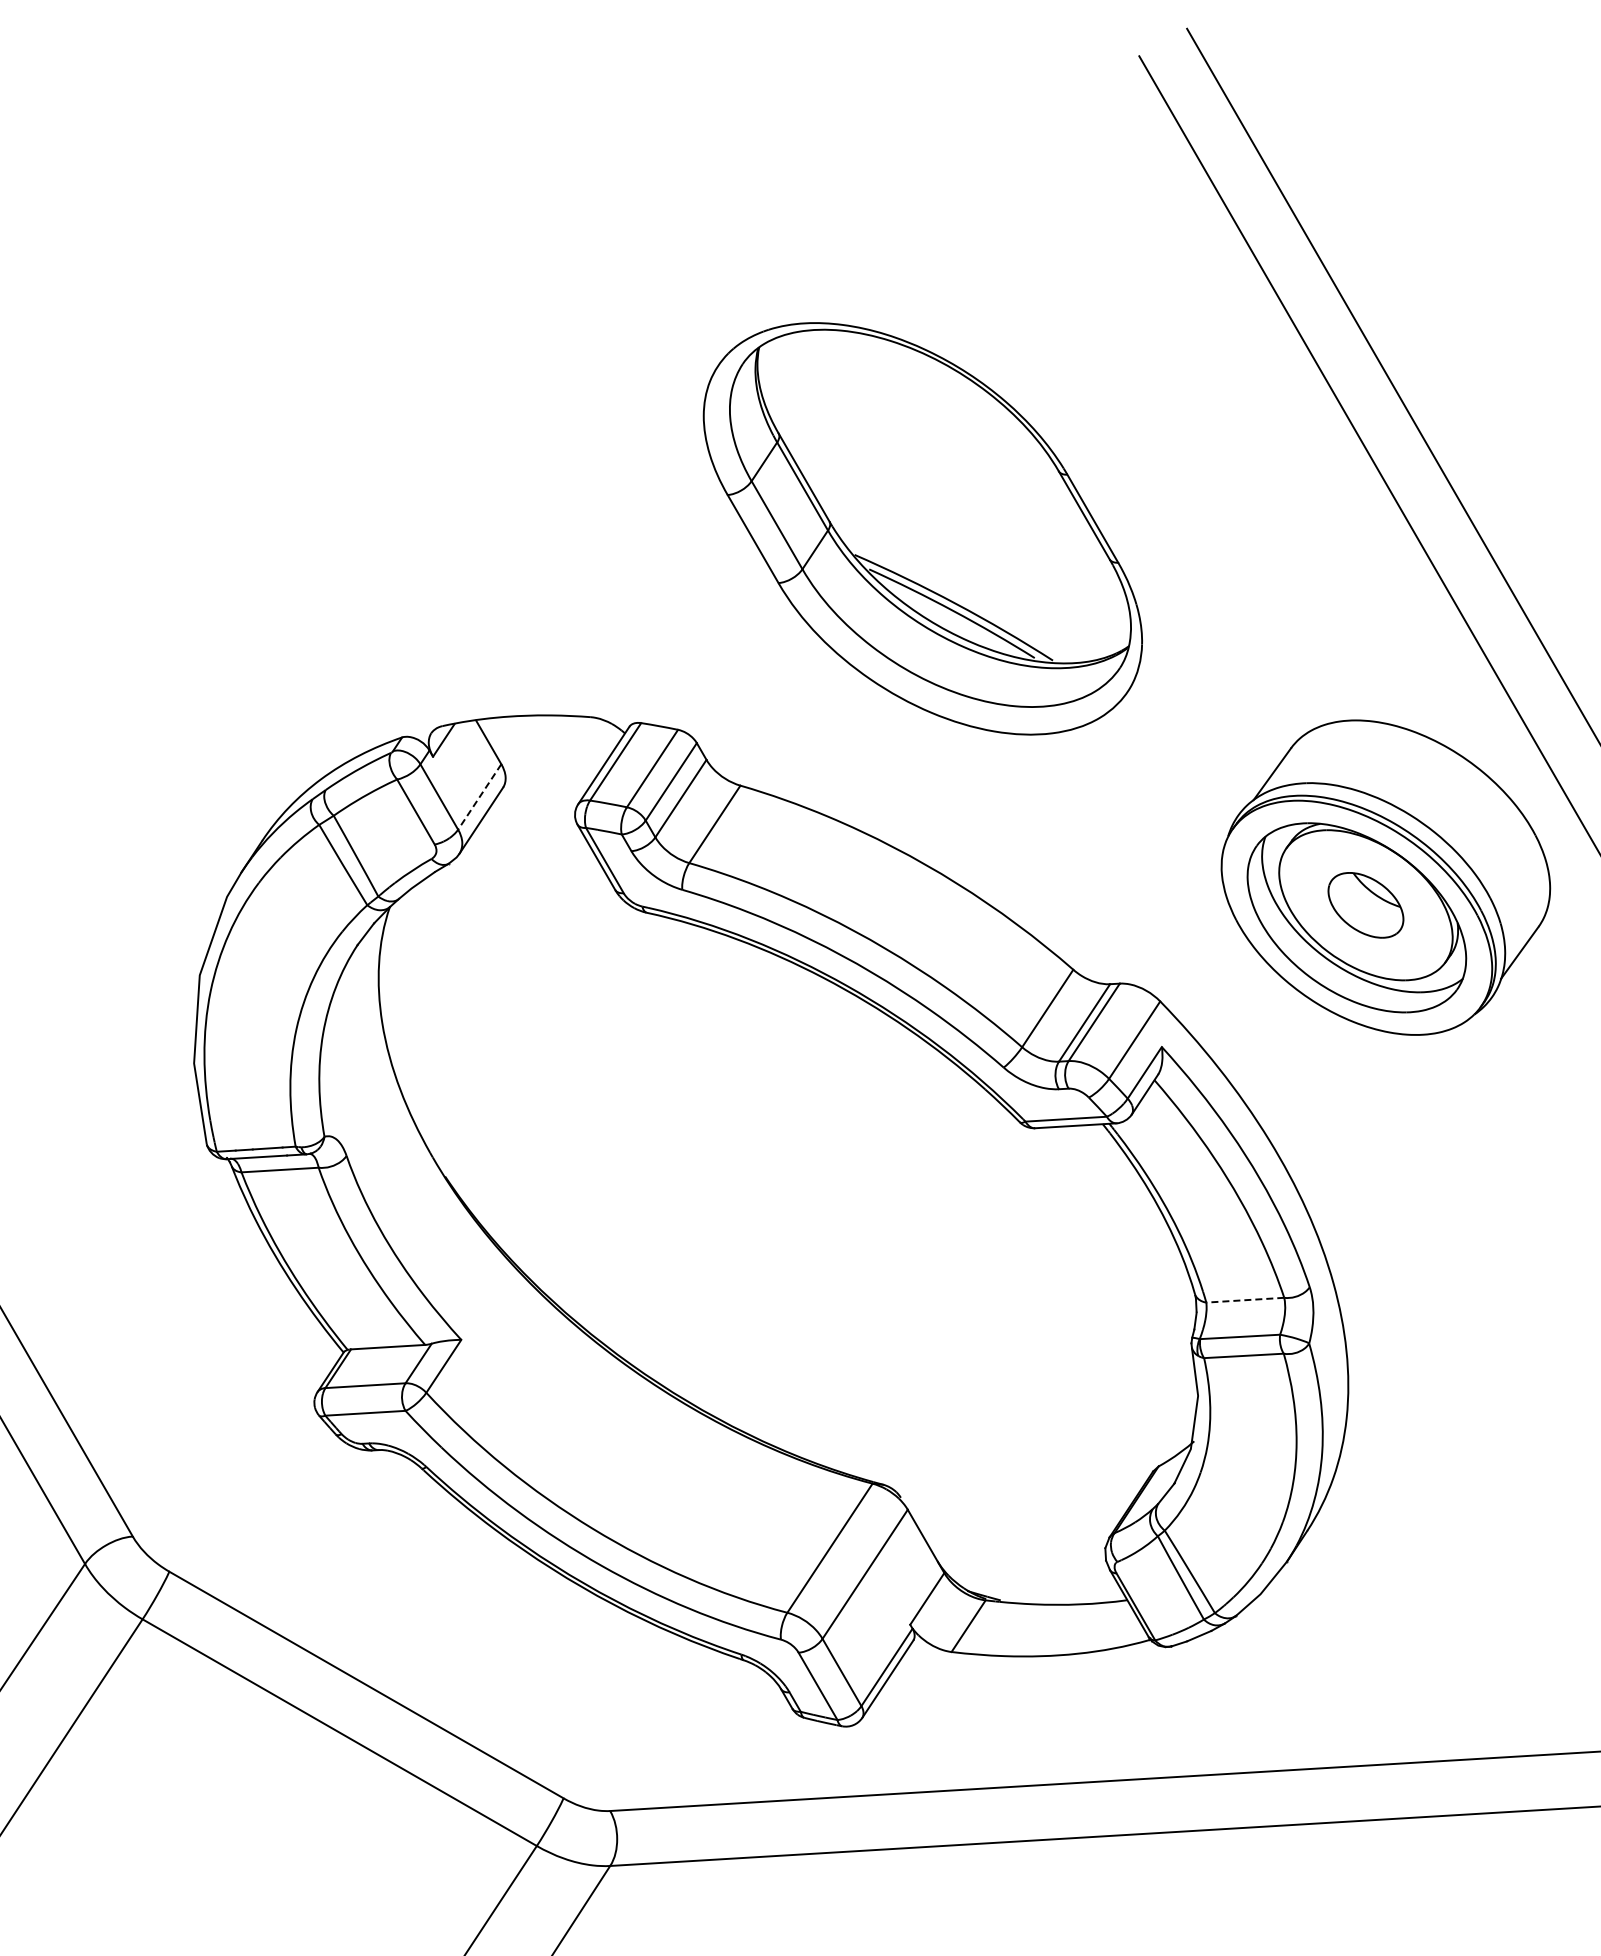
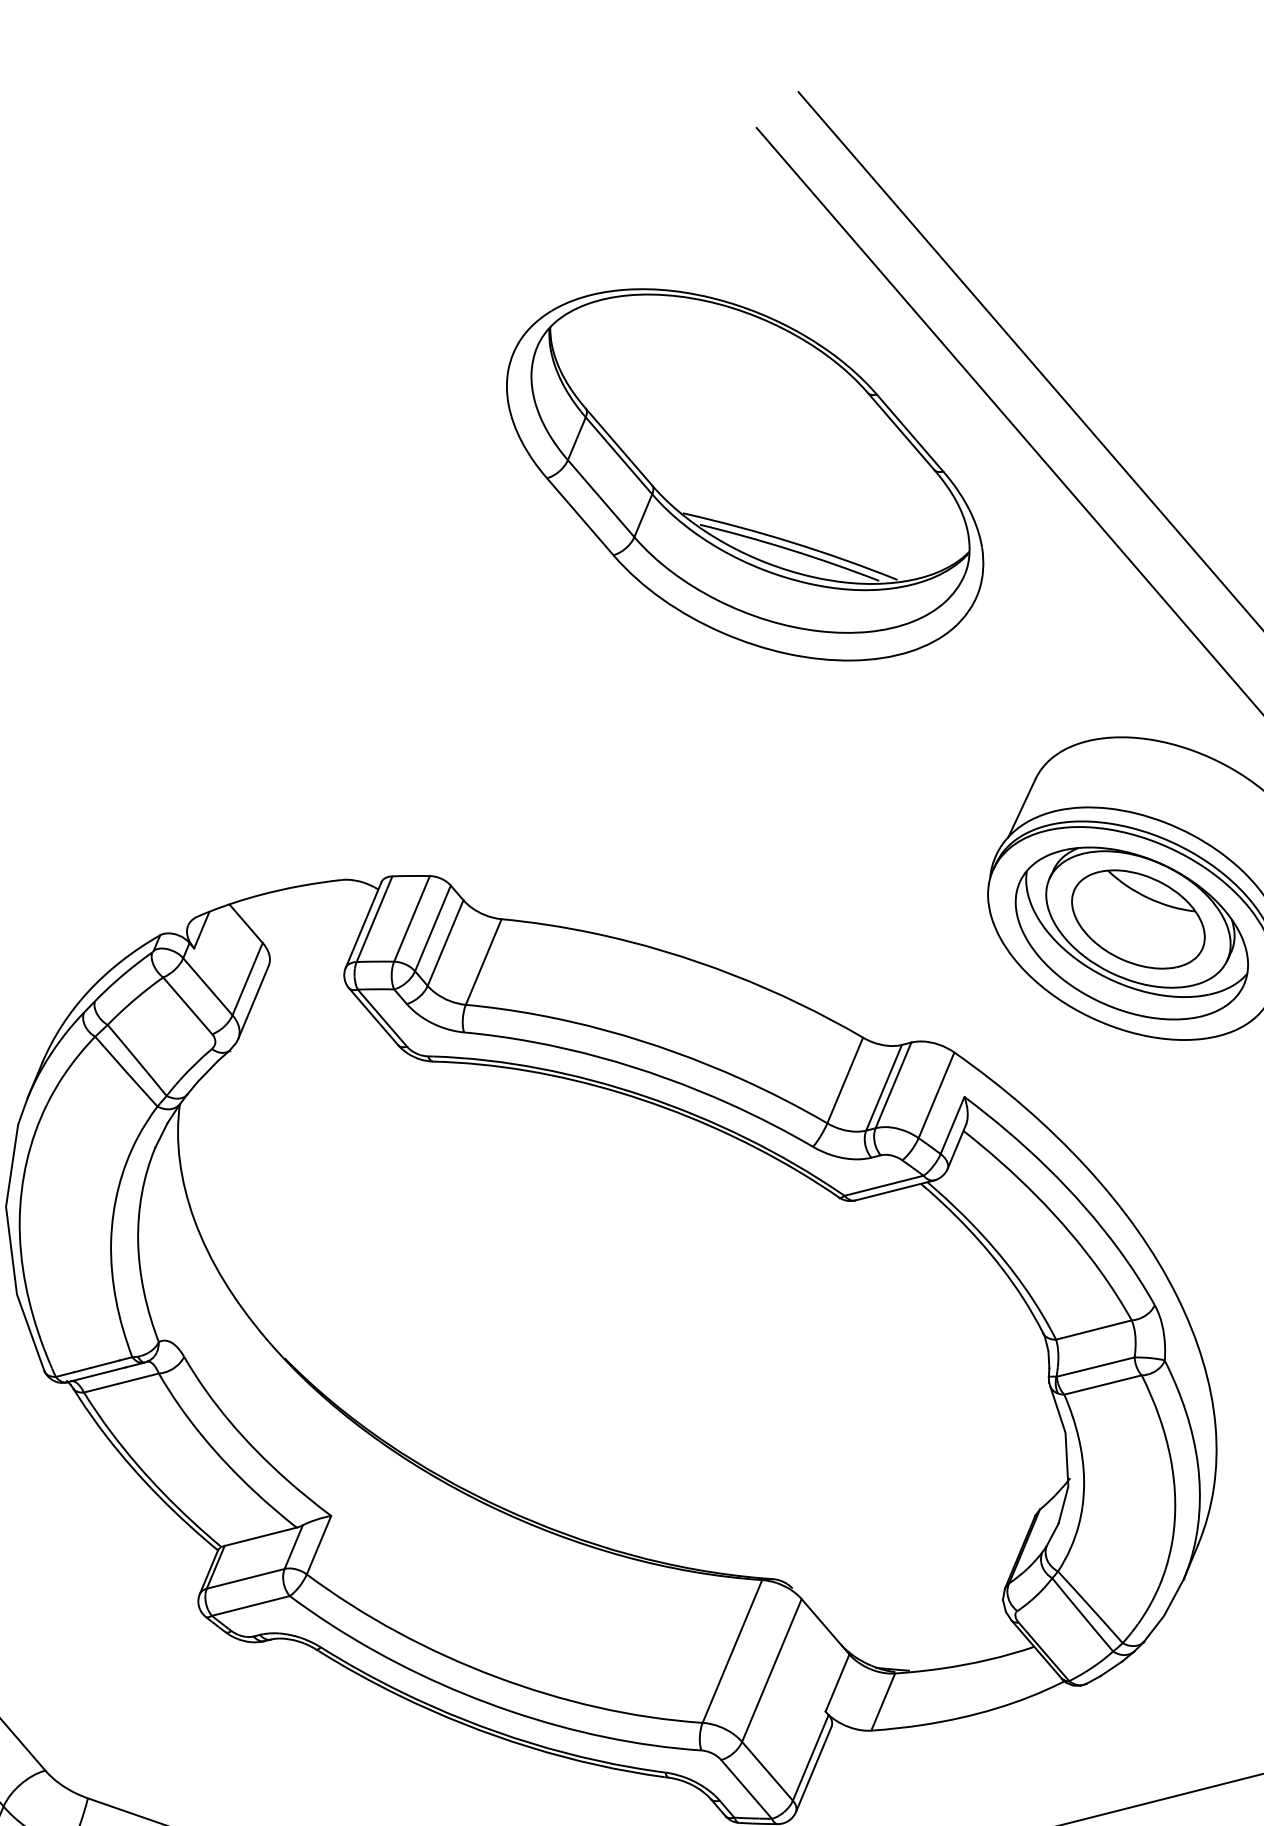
part: (922, 528) -> (744, 474), moved
line: (479, 797) -> (247, 979), dashed -> solid
part: (1365, 905) -> (1138, 919), size x1.67
line: (1244, 1300) -> (1093, 1330), dashed -> solid

